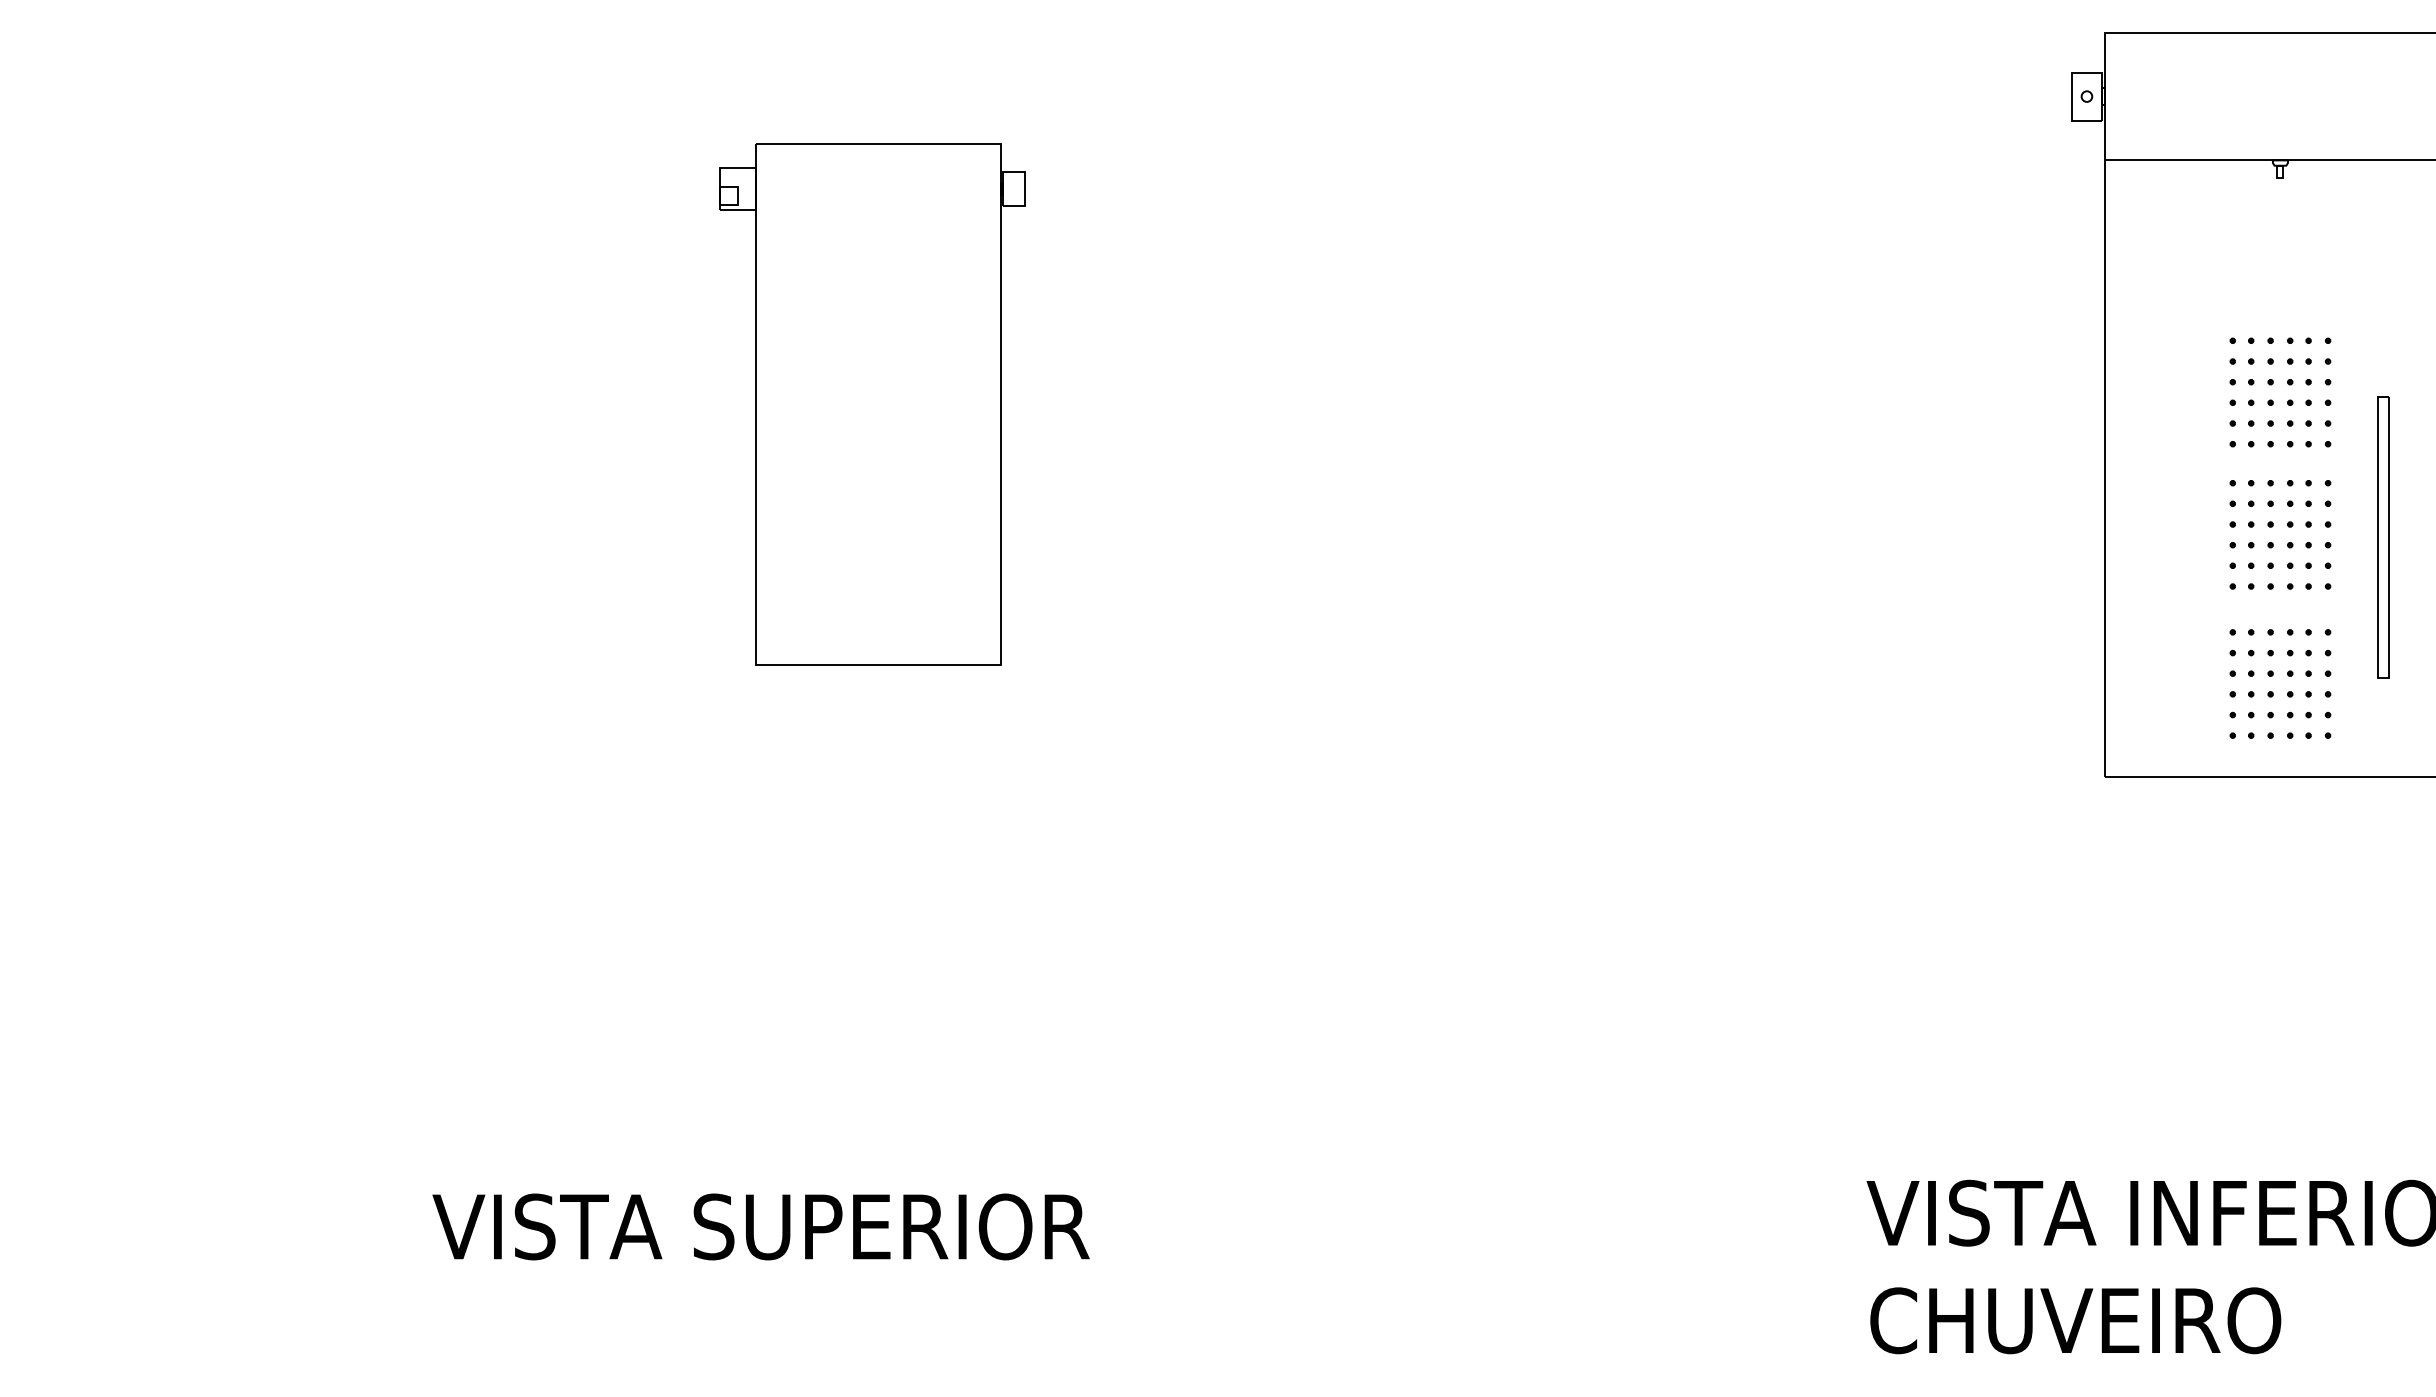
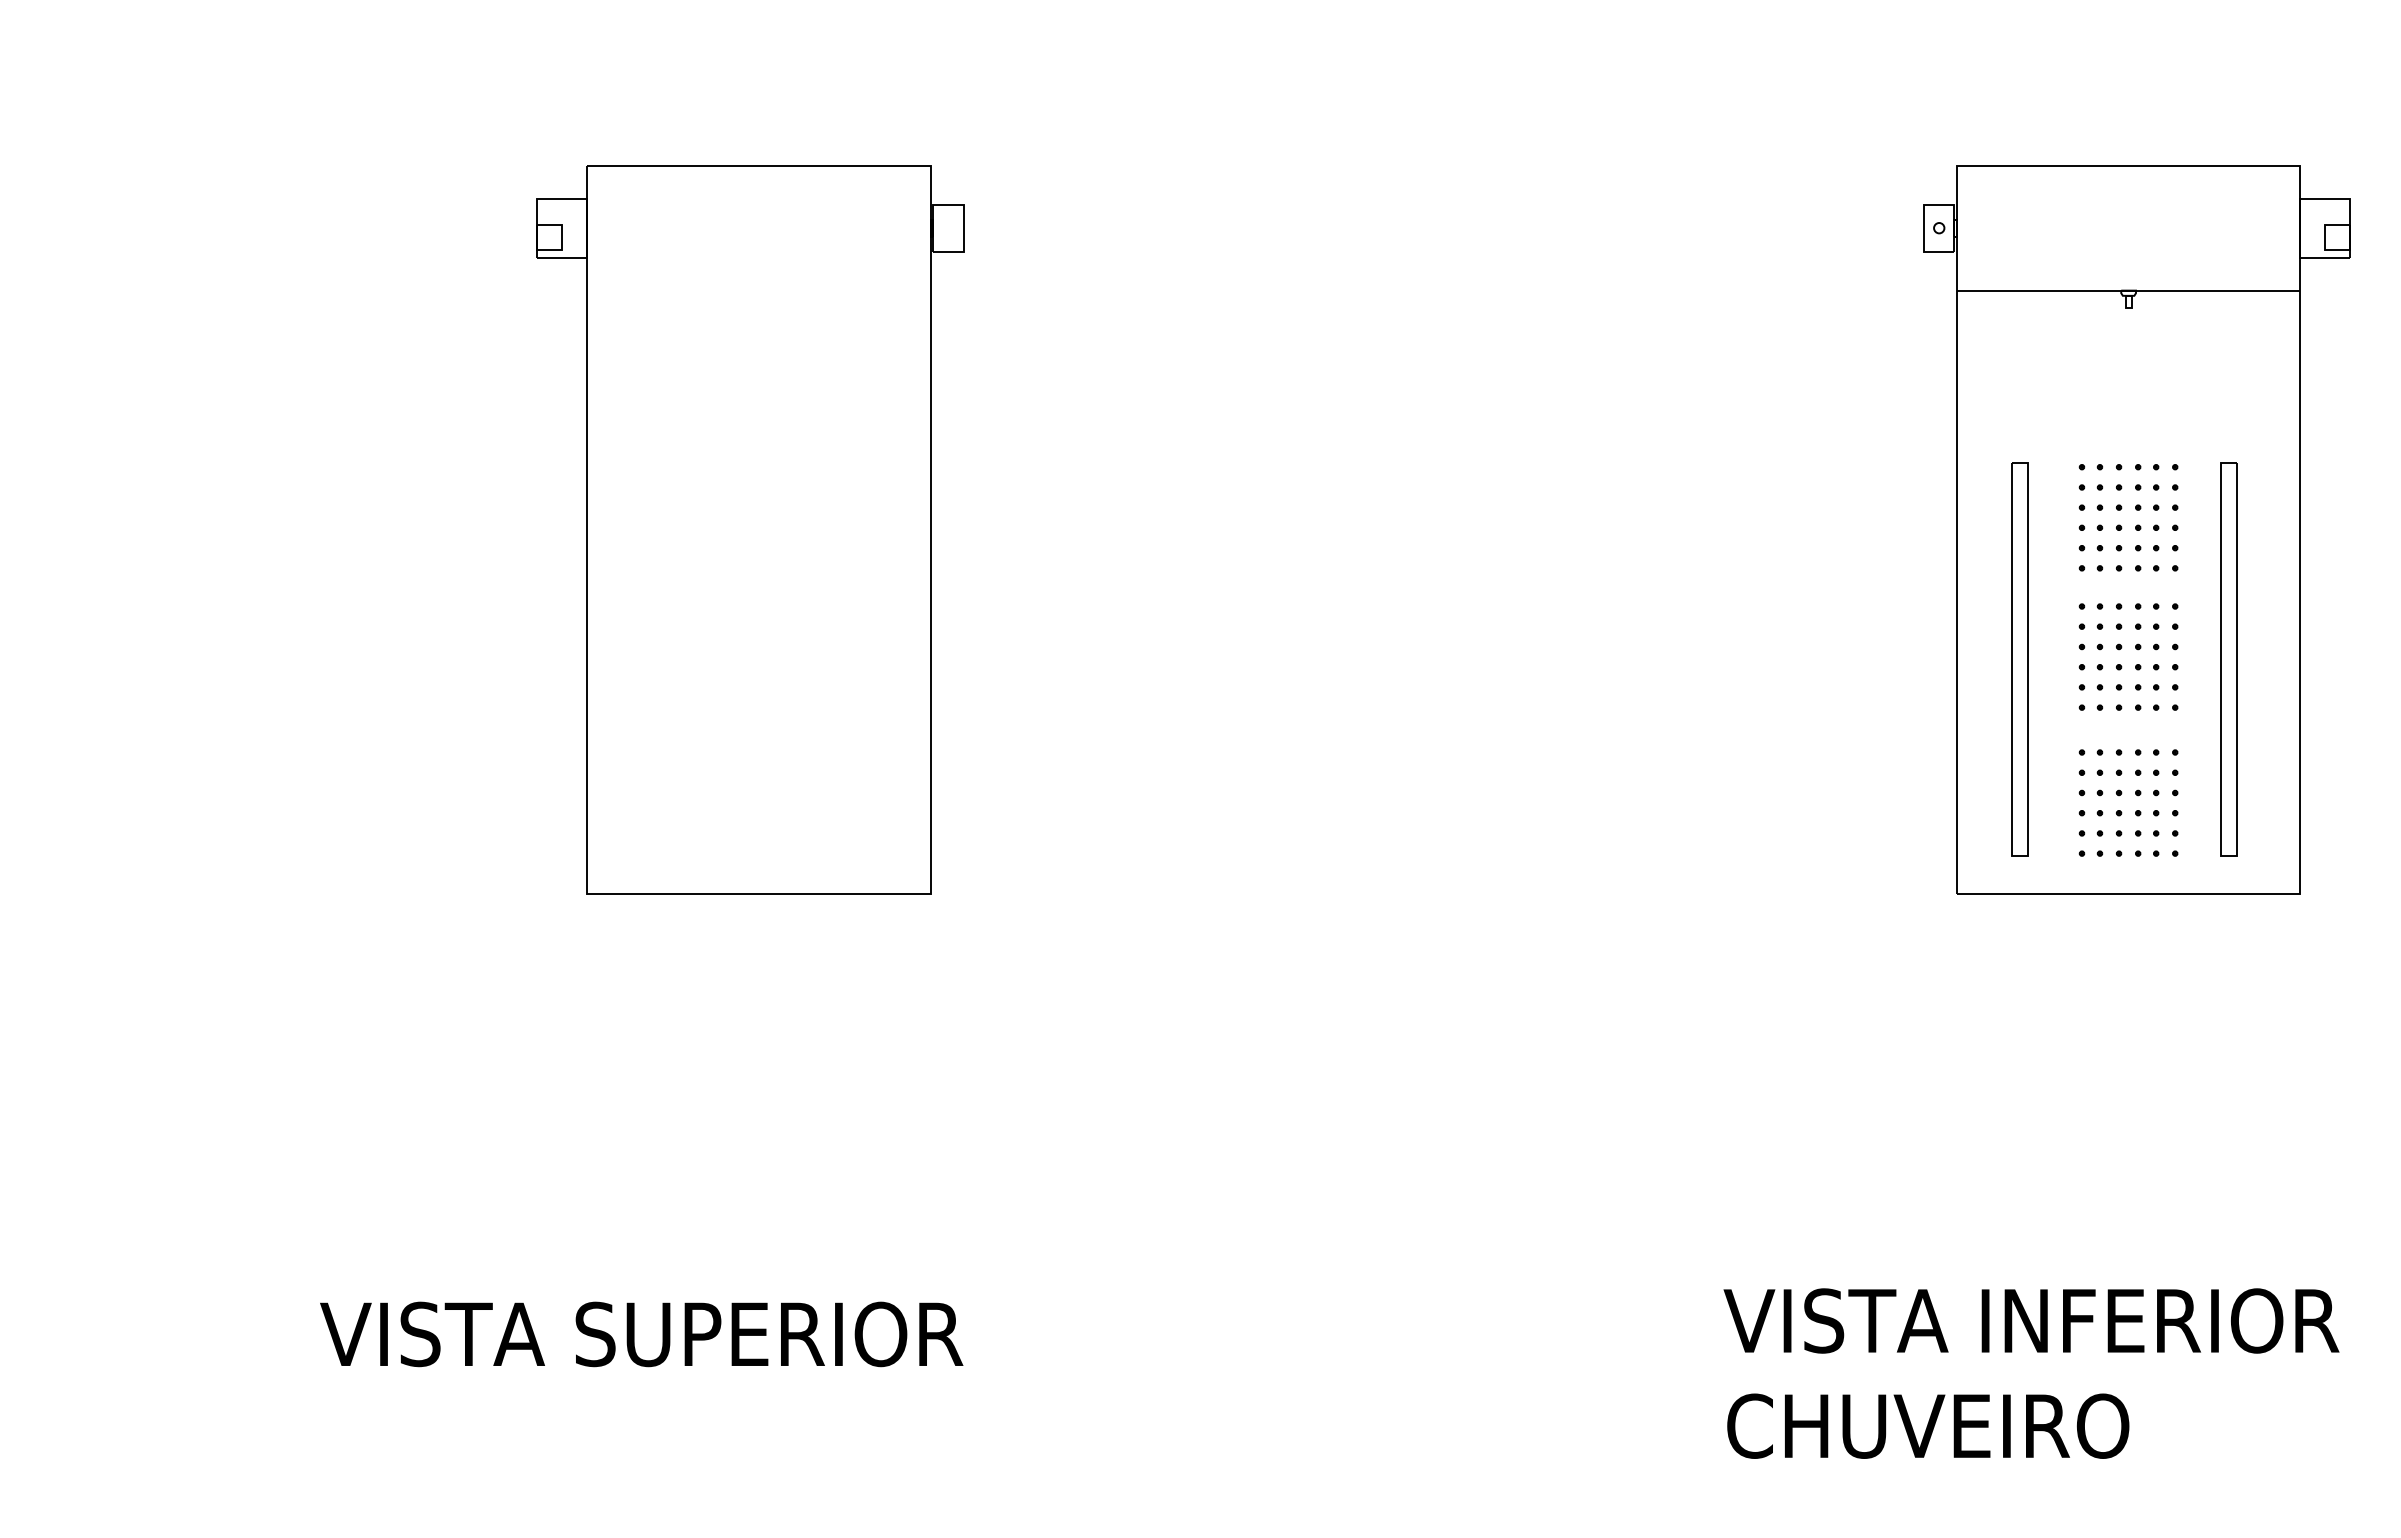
part: (872, 404) -> (750, 529), size x1.43
part: (2168, 537) -> (2019, 659), added
part: (2382, 537) -> (2228, 659), size x1.43

